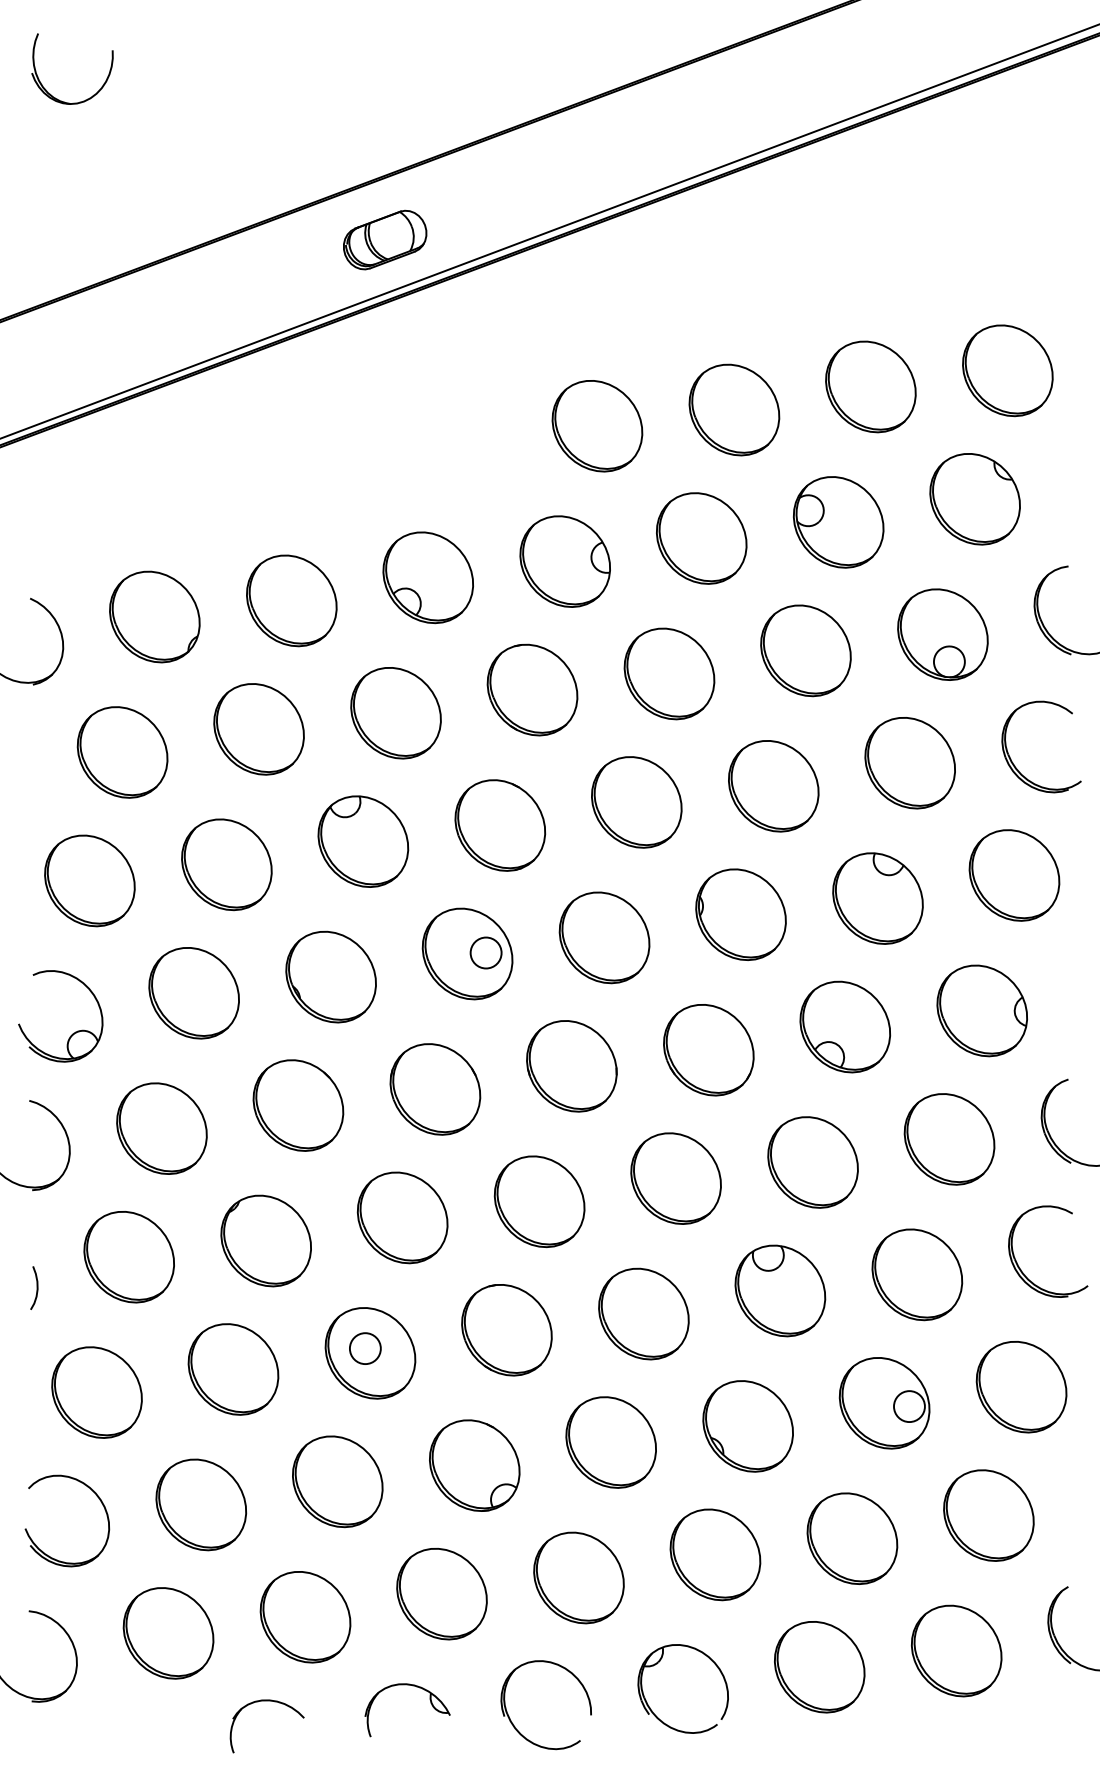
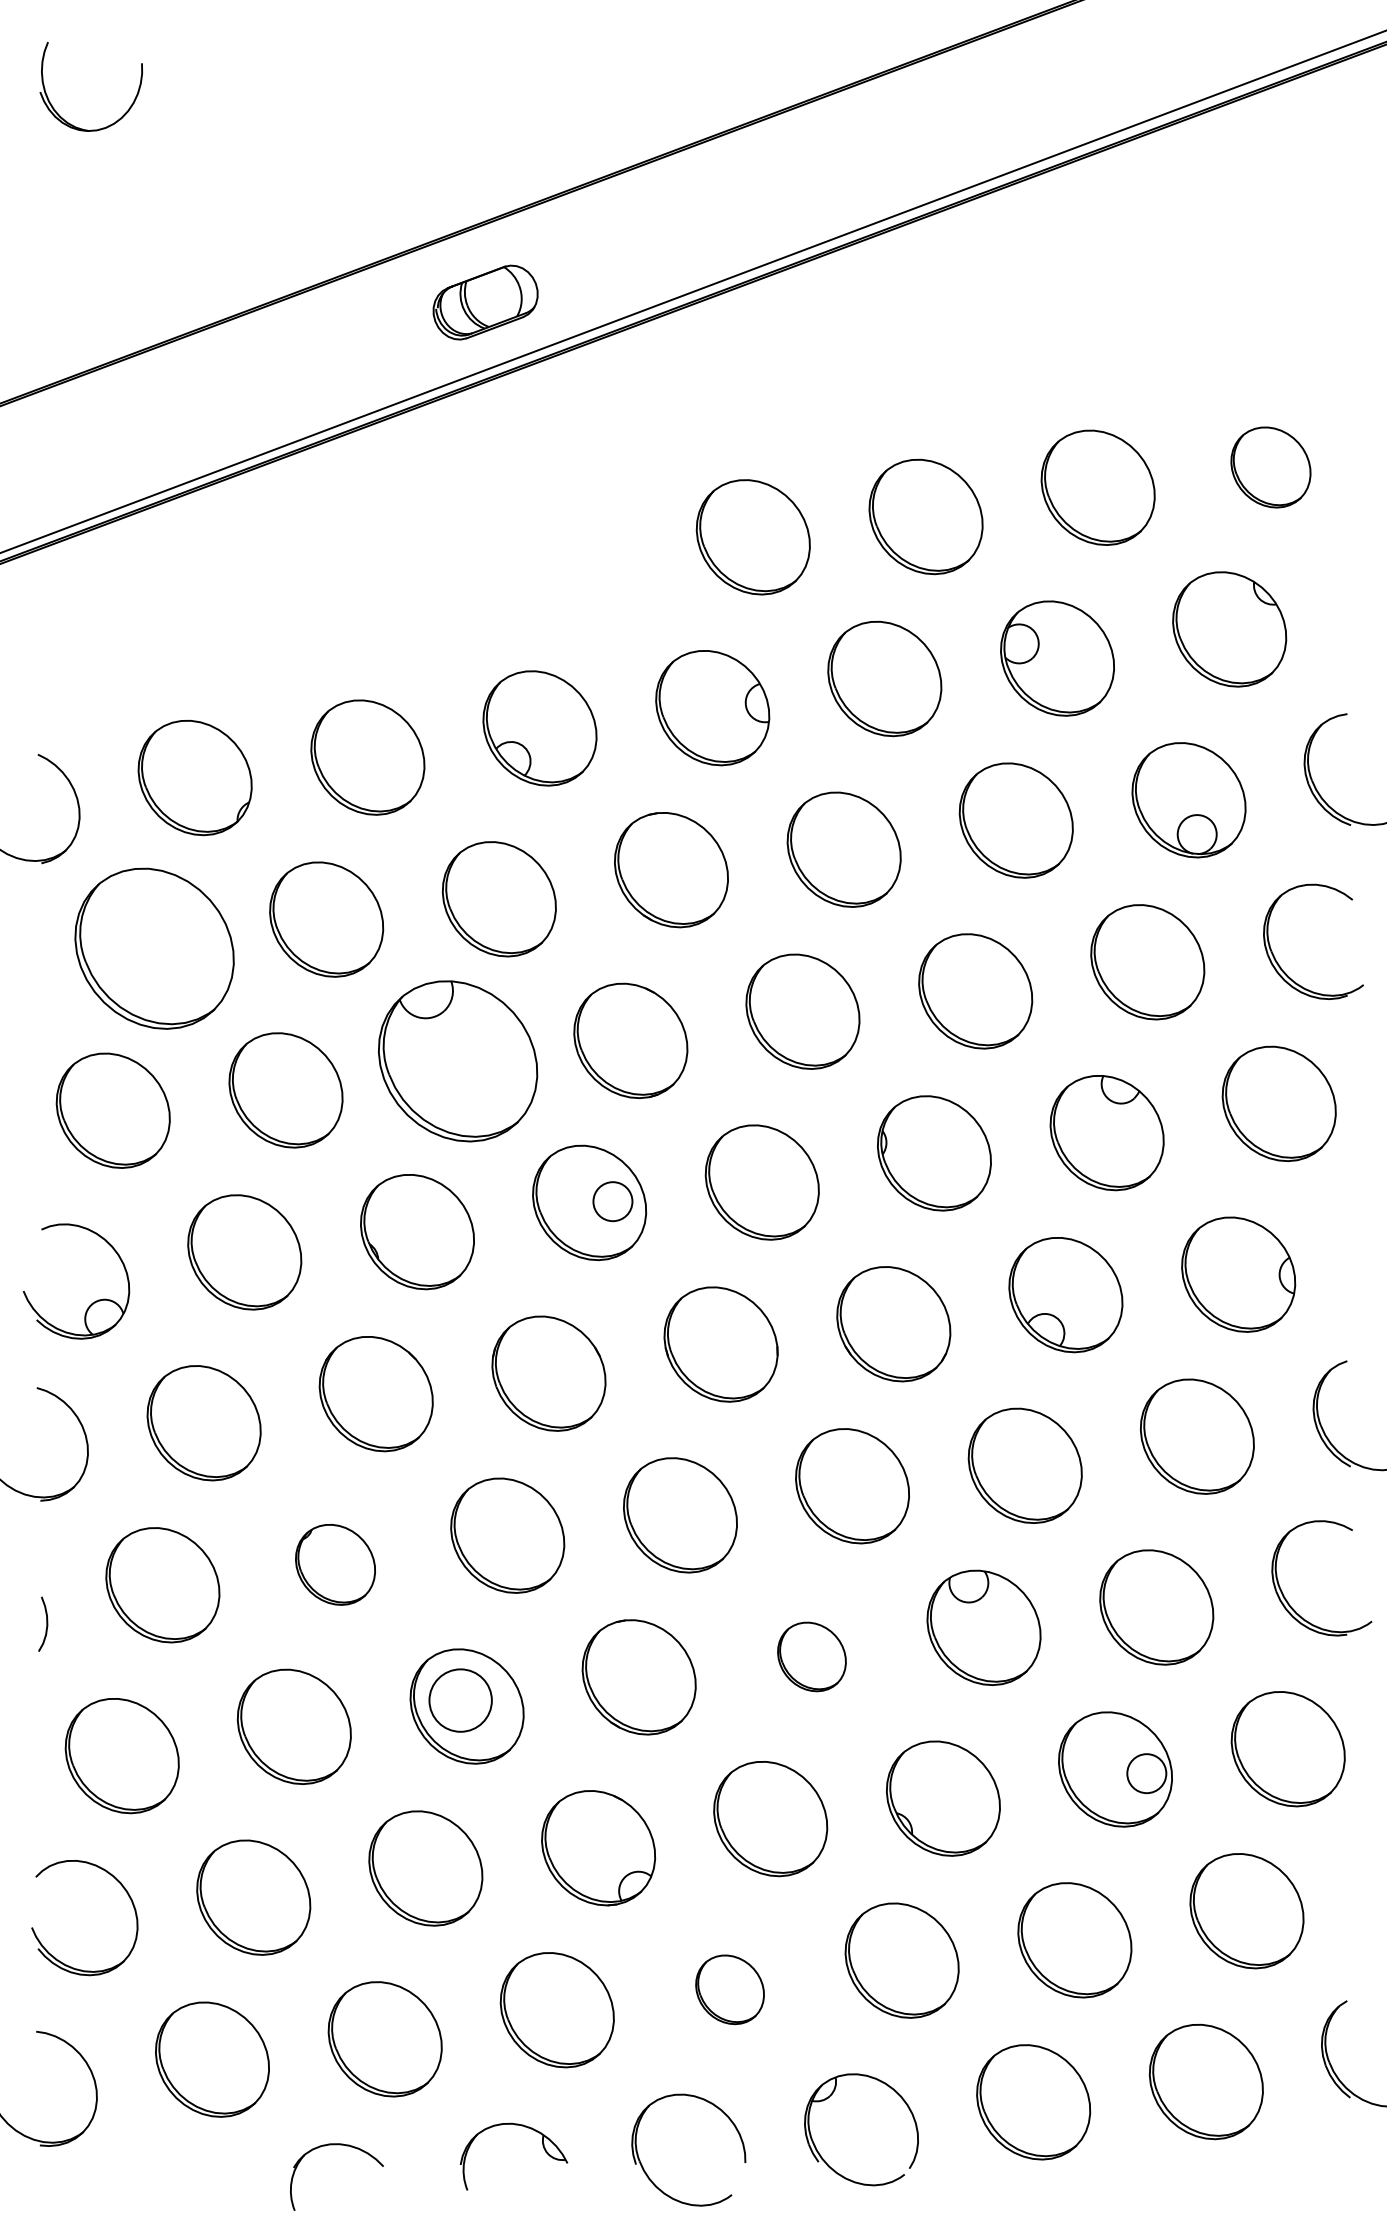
part: (1007, 370) -> (1270, 467), size x0.7
part: (122, 752) -> (154, 948), size x1.4
part: (363, 841) -> (458, 1061), size x1.4
part: (265, 1240) -> (334, 1564), size x0.7
part: (643, 1313) -> (811, 1656), size x0.6
circle: (364, 1348) -> (459, 1700), size x1.6
part: (578, 1577) -> (729, 1989), size x0.6

